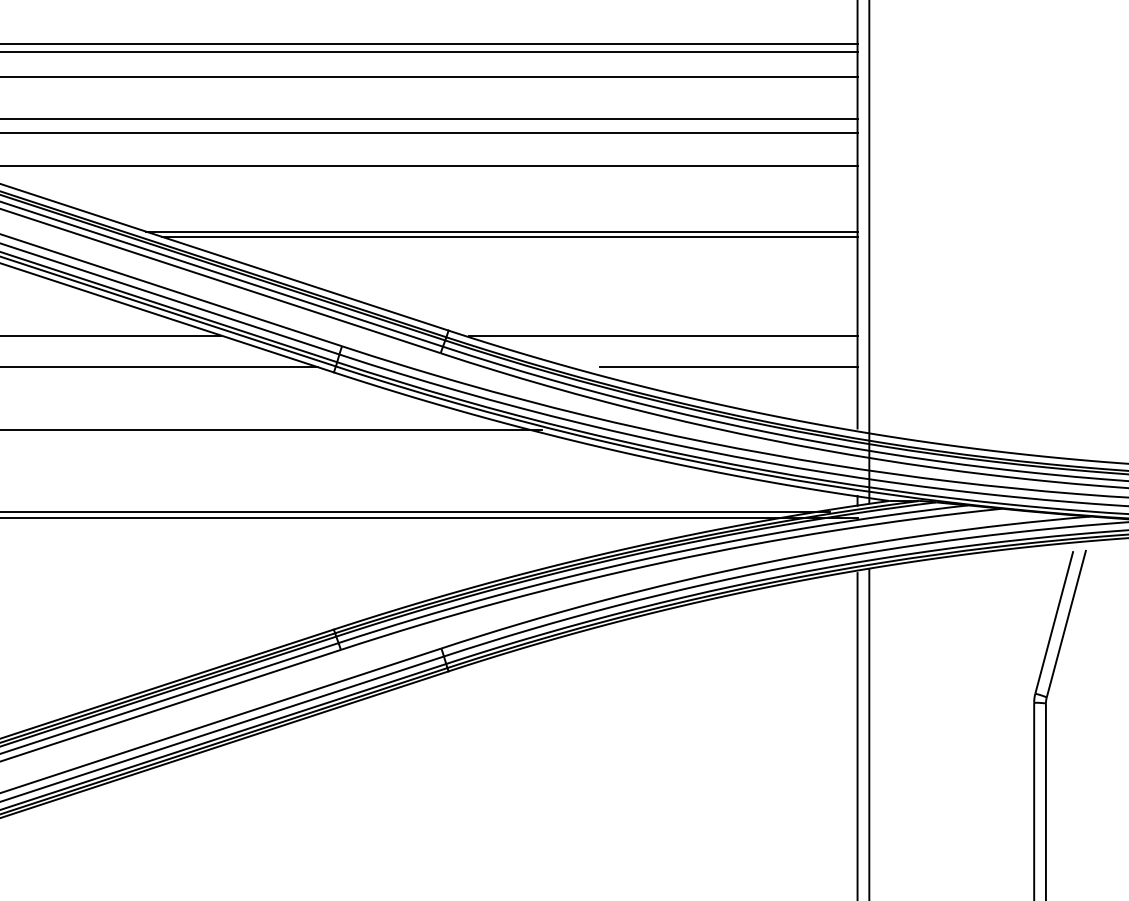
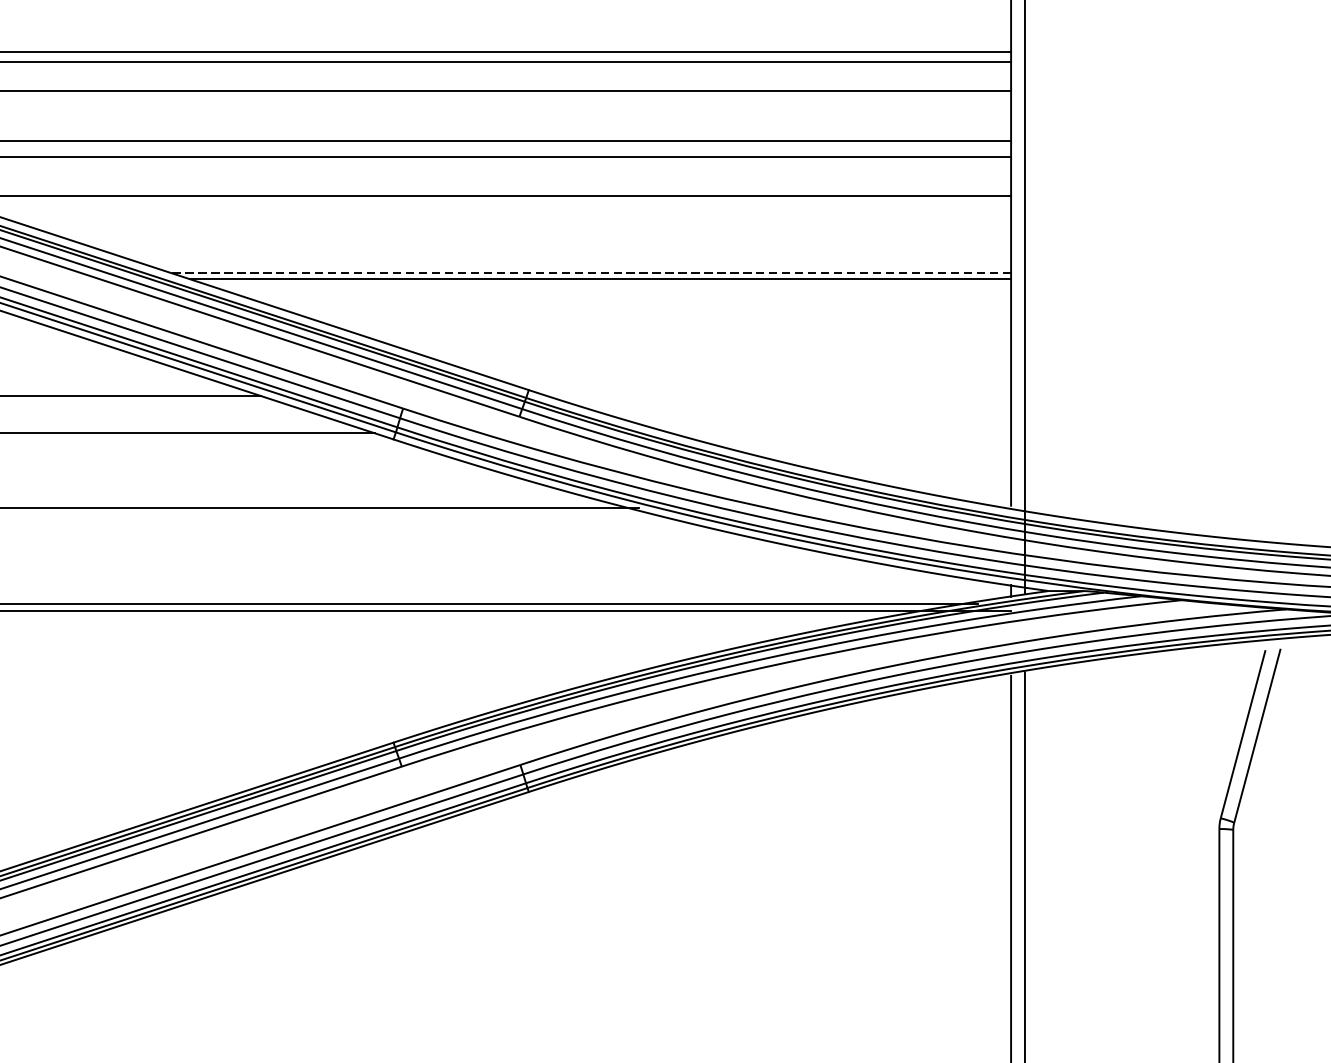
line: (502, 231) -> (592, 273), solid -> dashed
line: (662, 335) -> (781, 395), removed
line: (728, 367) -> (858, 433), removed

